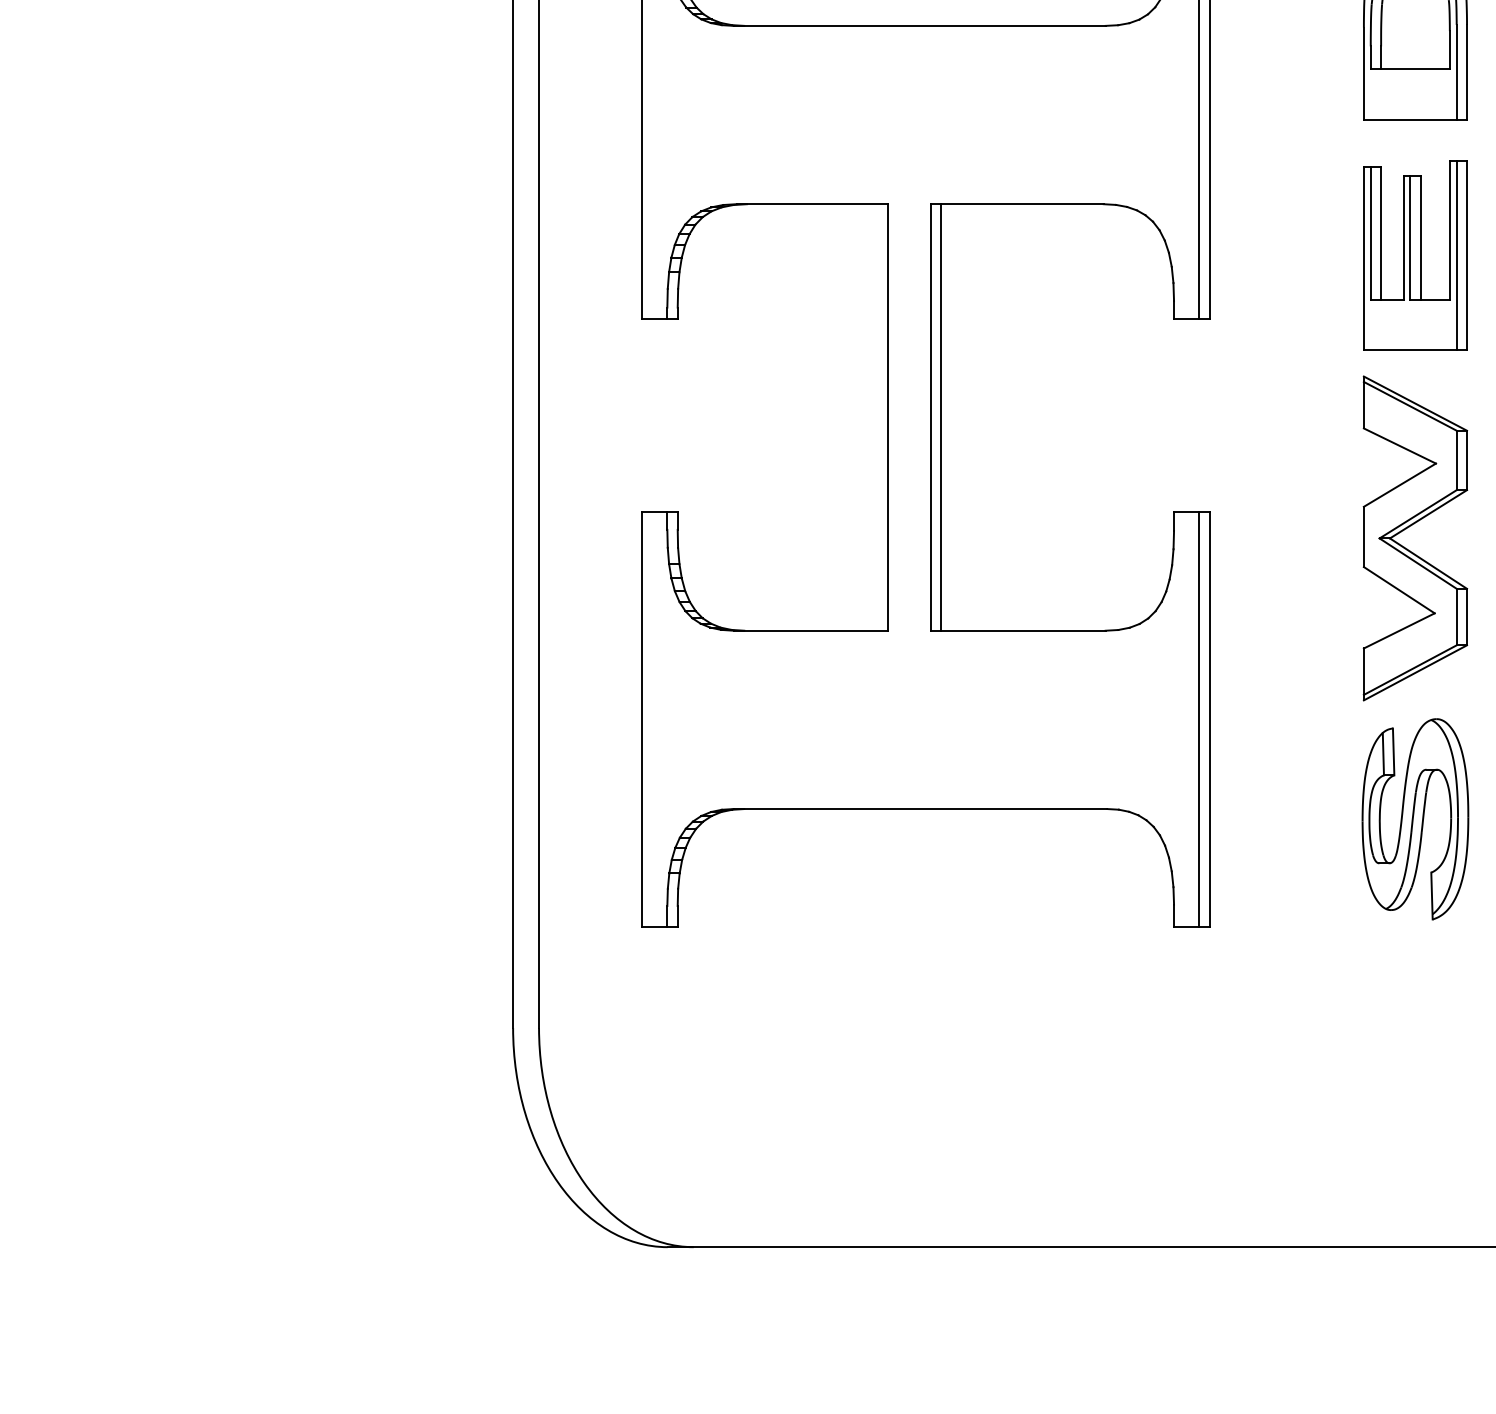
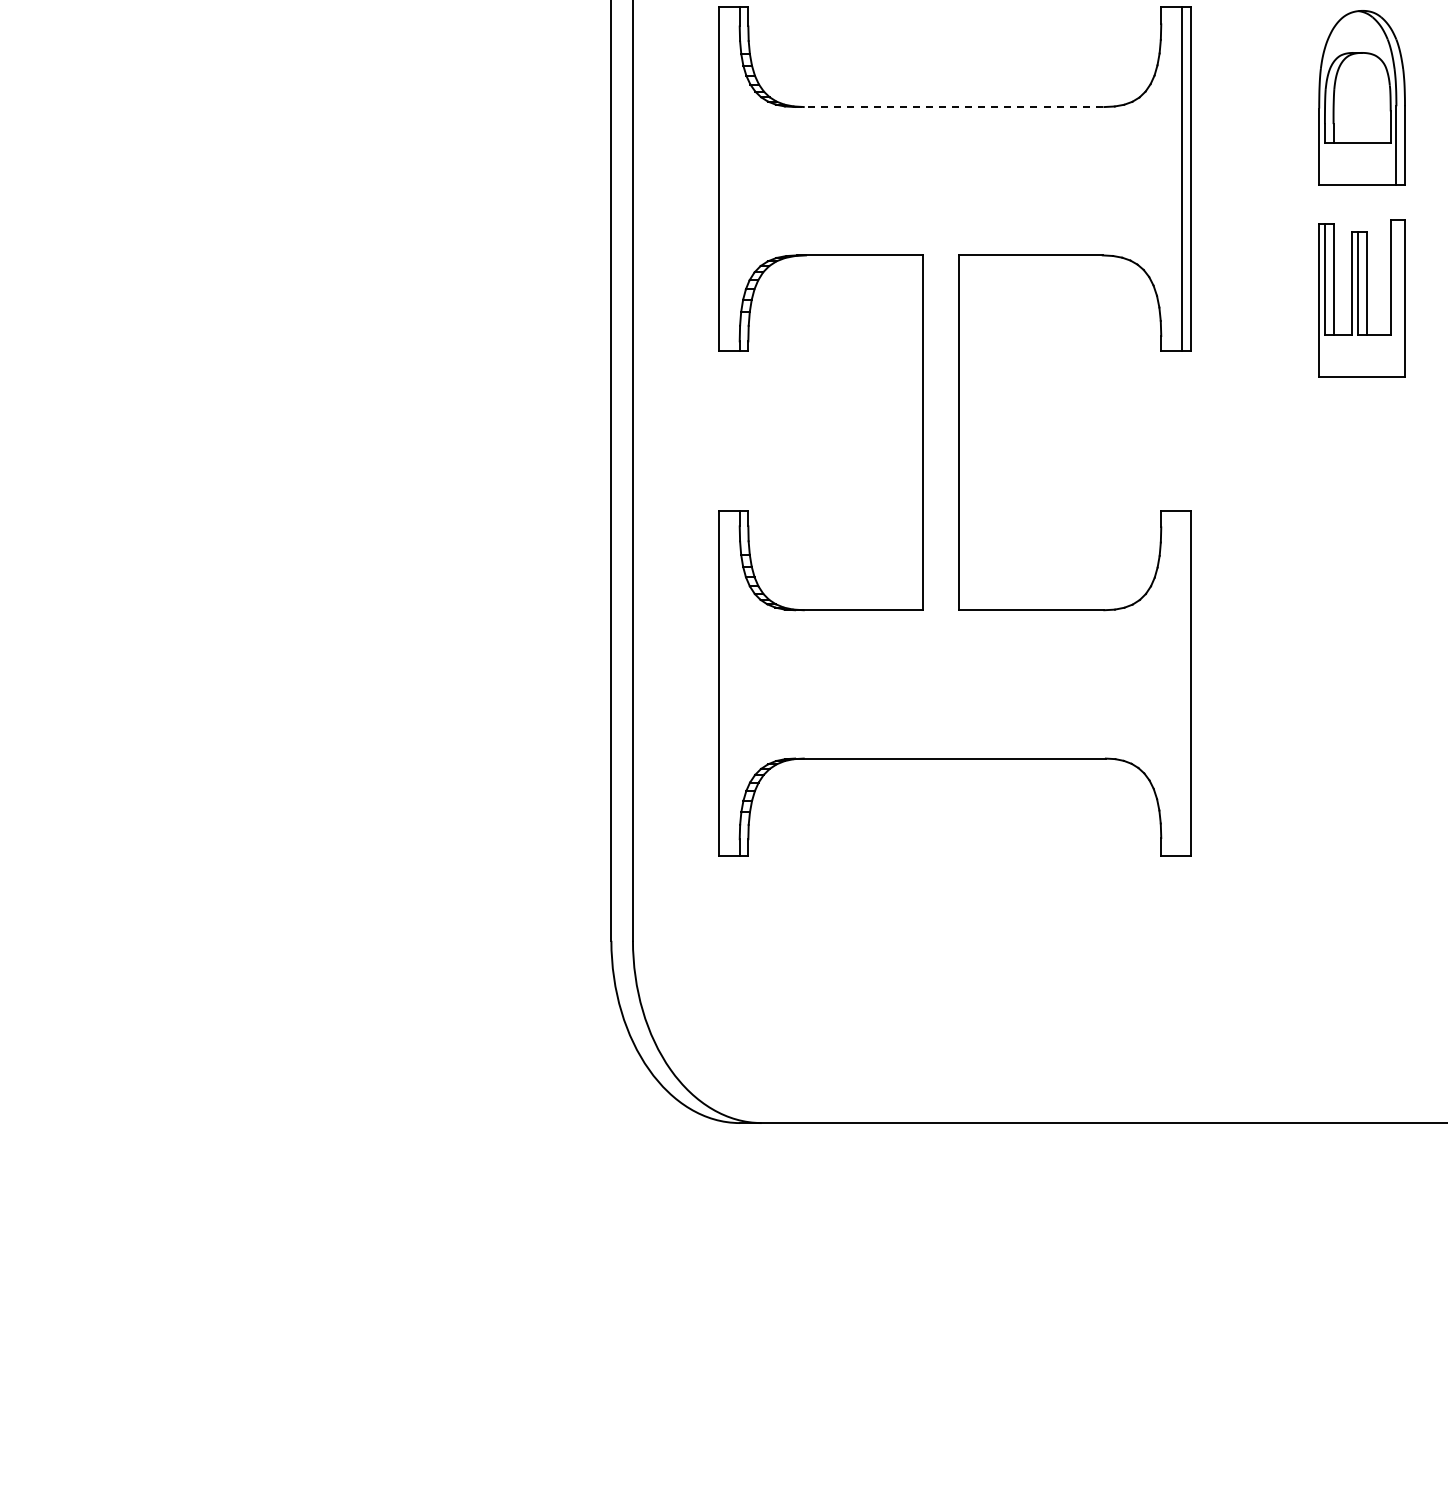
line: (919, 26) -> (949, 107), solid -> dashed
line: (1456, 254) -> (1396, 297), removed
line: (941, 417) -> (967, 432), removed
part: (1409, 527) -> (1357, 524), removed
line: (1199, 718) -> (1182, 683), removed
part: (1414, 818) -> (1361, 766), removed

